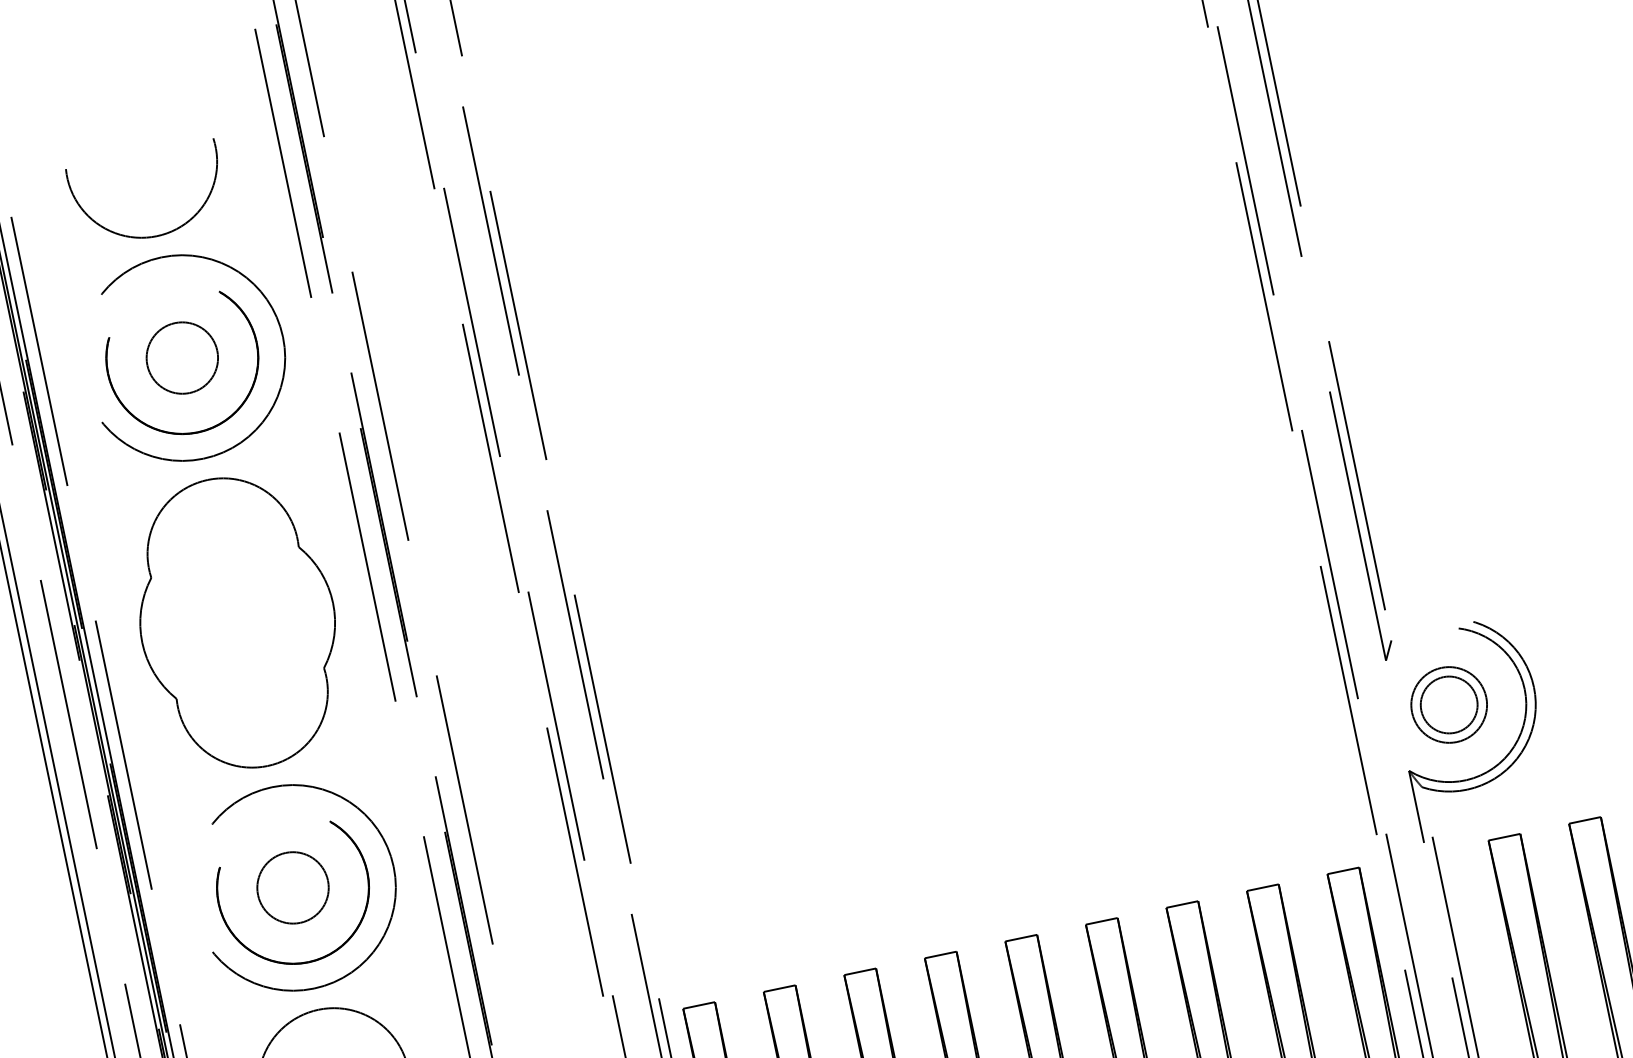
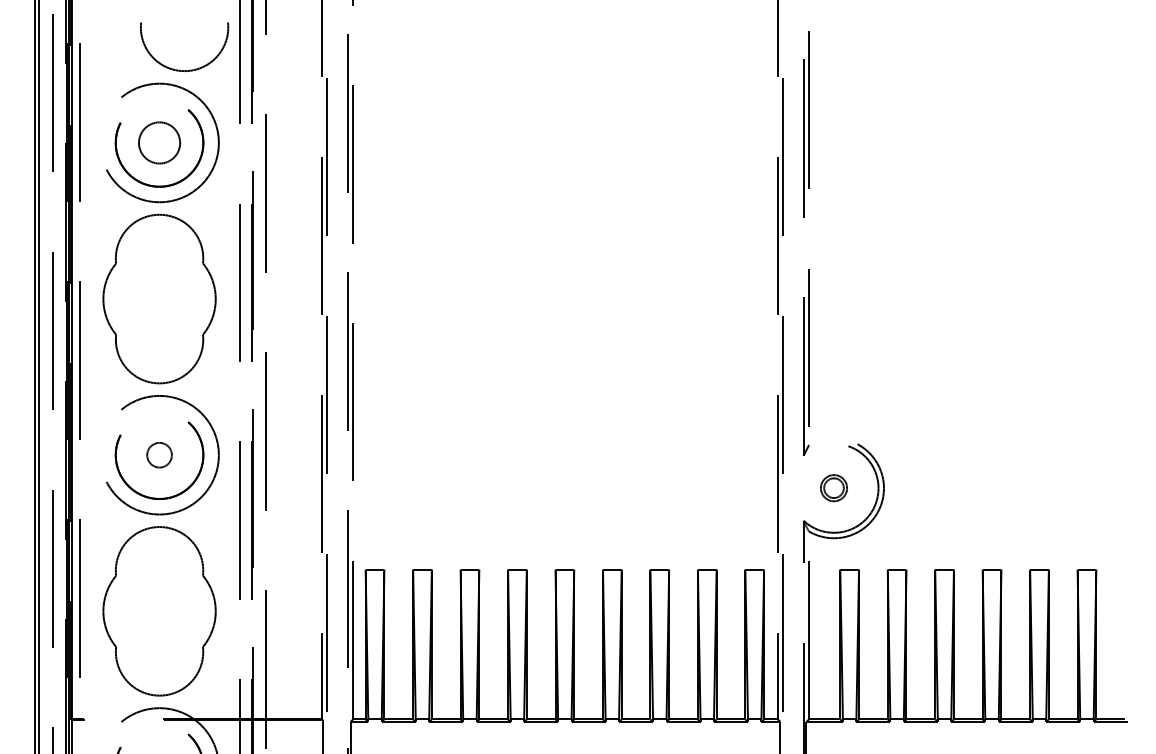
arc: (147, 235) -> (179, 69), moved
part: (1447, 703) -> (833, 487), size x0.6
circle: (292, 886) -> (159, 454), size x0.6

